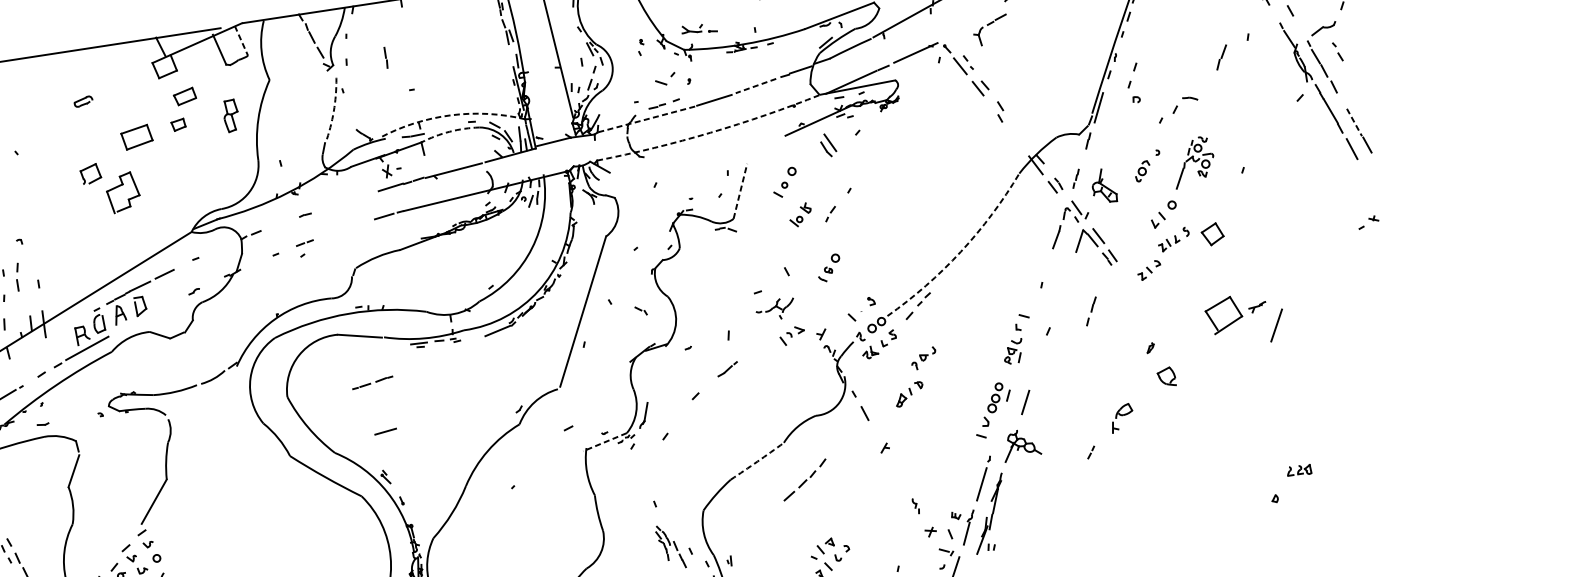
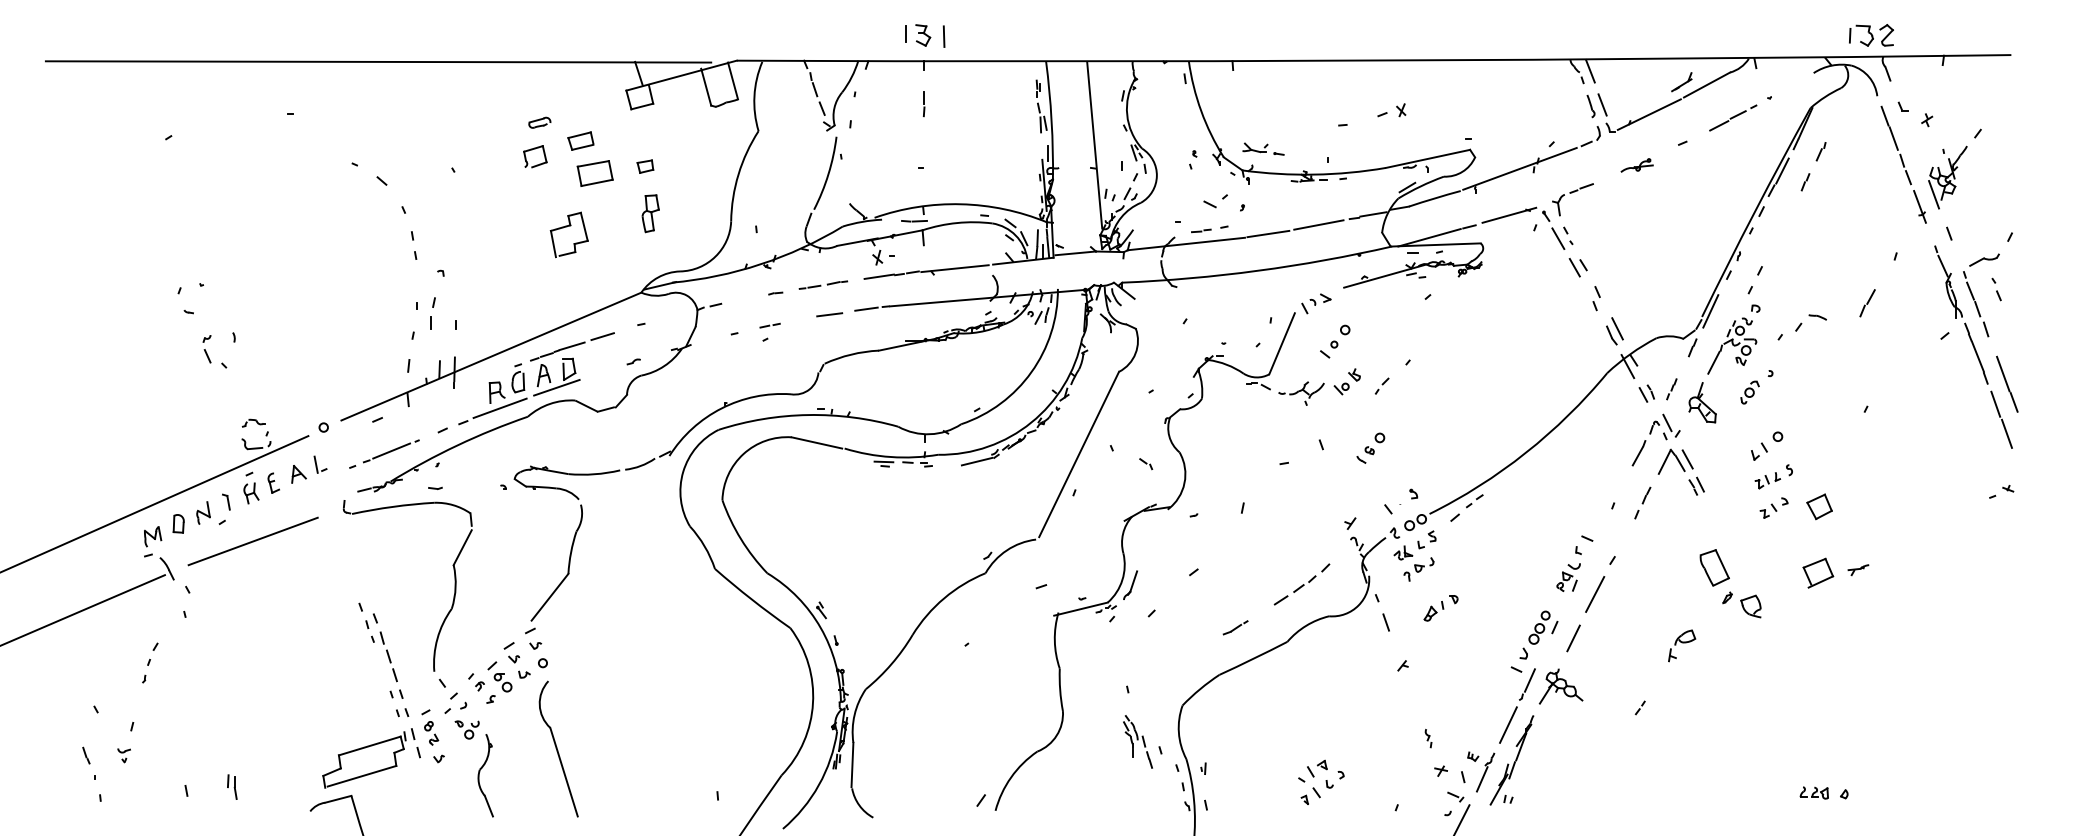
part: (990, 30) -> (1572, 199), moved
line: (241, 41) -> (733, 81), dashed -> solid
part: (1221, 57) -> (1867, 303), moved
part: (385, 58) -> (923, 104), moved
line: (755, 86) -> (1318, 225), dashed -> solid
part: (184, 96) -> (580, 140), moved
arc: (334, 107) -> (828, 174), dashed -> solid
part: (230, 115) -> (650, 213), moved
arc: (450, 115) -> (961, 204), dashed -> solid
line: (646, 119) -> (1186, 244), dashed -> solid
line: (1354, 122) -> (2003, 374), dashed -> solid
arc: (450, 132) -> (957, 223), dashed -> solid
arc: (710, 132) -> (1257, 270), dashed -> solid
part: (828, 145) -> (1614, 331), moved
part: (1193, 161) -> (1732, 345), moved
part: (87, 169) -> (532, 150), moved
line: (1365, 172) -> (2006, 433), added
line: (740, 191) -> (1282, 343), dashed -> solid
part: (1212, 234) -> (1819, 506), moved
arc: (960, 251) -> (1525, 452), dashed -> solid
part: (1148, 269) -> (1773, 507), moved
part: (775, 309) -> (1301, 393), moved
part: (1091, 310) -> (1642, 502), moved
part: (1224, 314) -> (1818, 572), size x0.71
line: (132, 323) -> (556, 387), added
part: (1135, 324) -> (1714, 567), added
line: (1276, 325) -> (1595, 594), moved
part: (792, 335) -> (1316, 303), moved
part: (923, 358) -> (1418, 569), moved
part: (727, 368) -> (1235, 627), moved
part: (1166, 377) -> (1750, 606), moved
line: (371, 383) -> (821, 285), moved
part: (1122, 417) -> (1682, 645), moved
line: (385, 431) -> (829, 314), moved
line: (604, 442) -> (1080, 609), dashed -> solid
line: (993, 443) -> (1529, 680), added
arc: (757, 461) -> (1253, 658), dashed -> solid
part: (1298, 470) -> (1813, 792), moved
part: (804, 480) -> (1301, 584), moved

